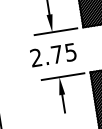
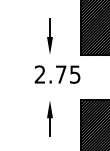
line: (55, 31) -> (53, 54), removed
text: (53, 55) -> (57, 74), moved
line: (62, 76) -> (53, 100), removed

